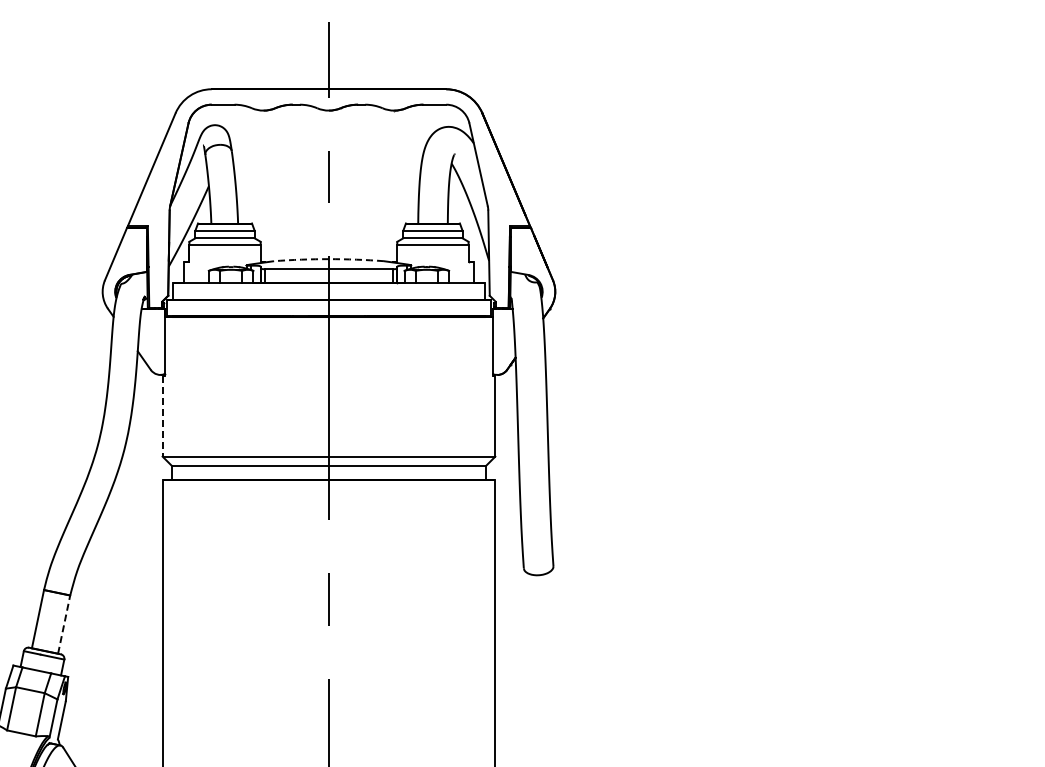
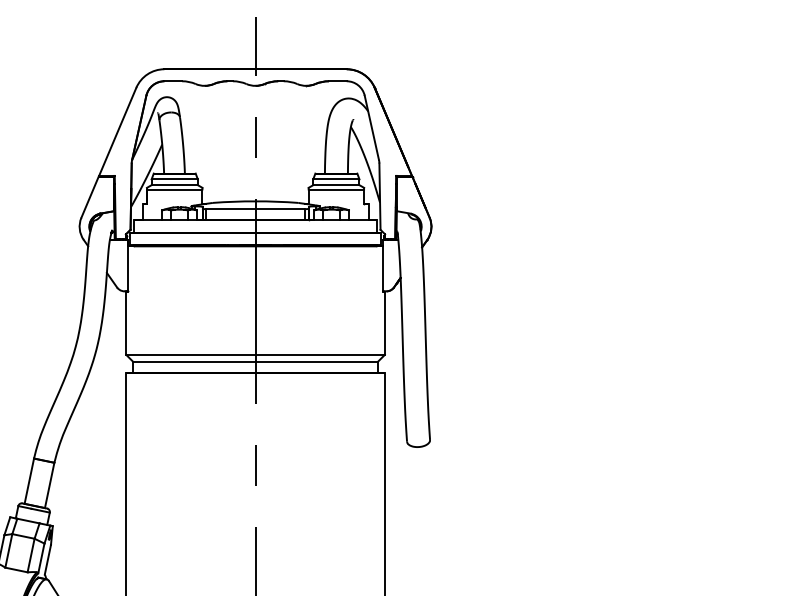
arc: (328, 259) -> (255, 201), dashed -> solid
line: (162, 416) -> (126, 323), dashed -> solid
line: (64, 624) -> (49, 485), dashed -> solid

